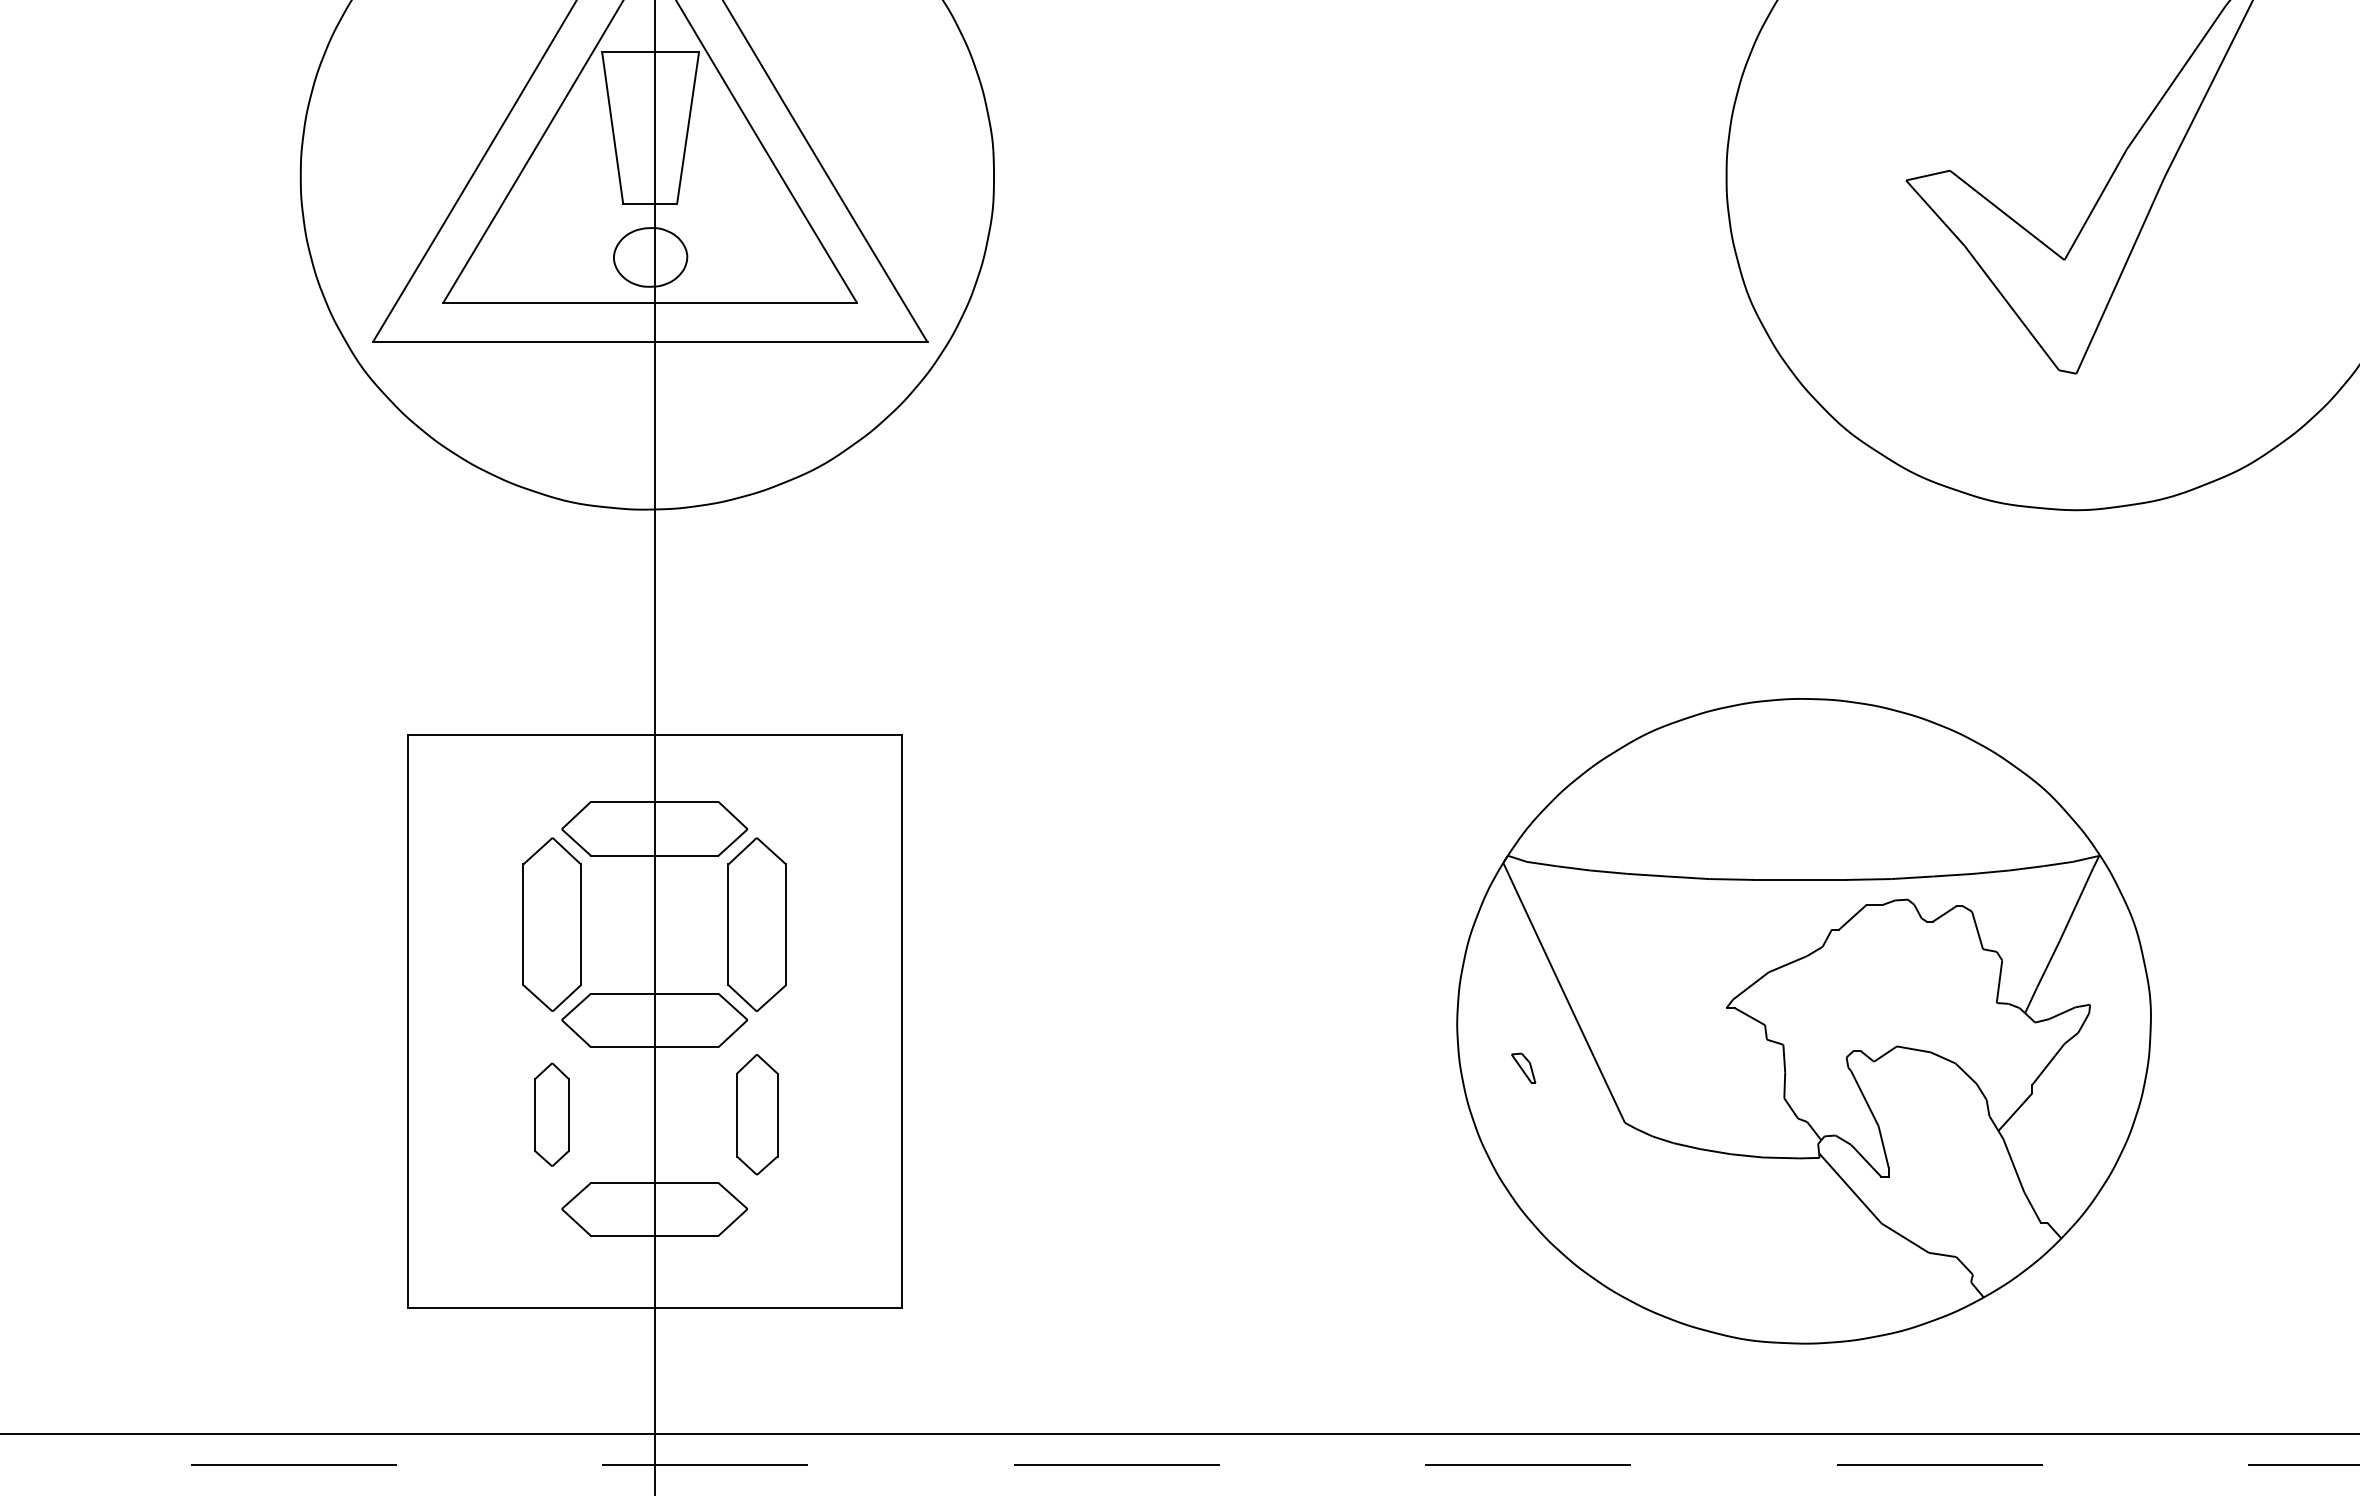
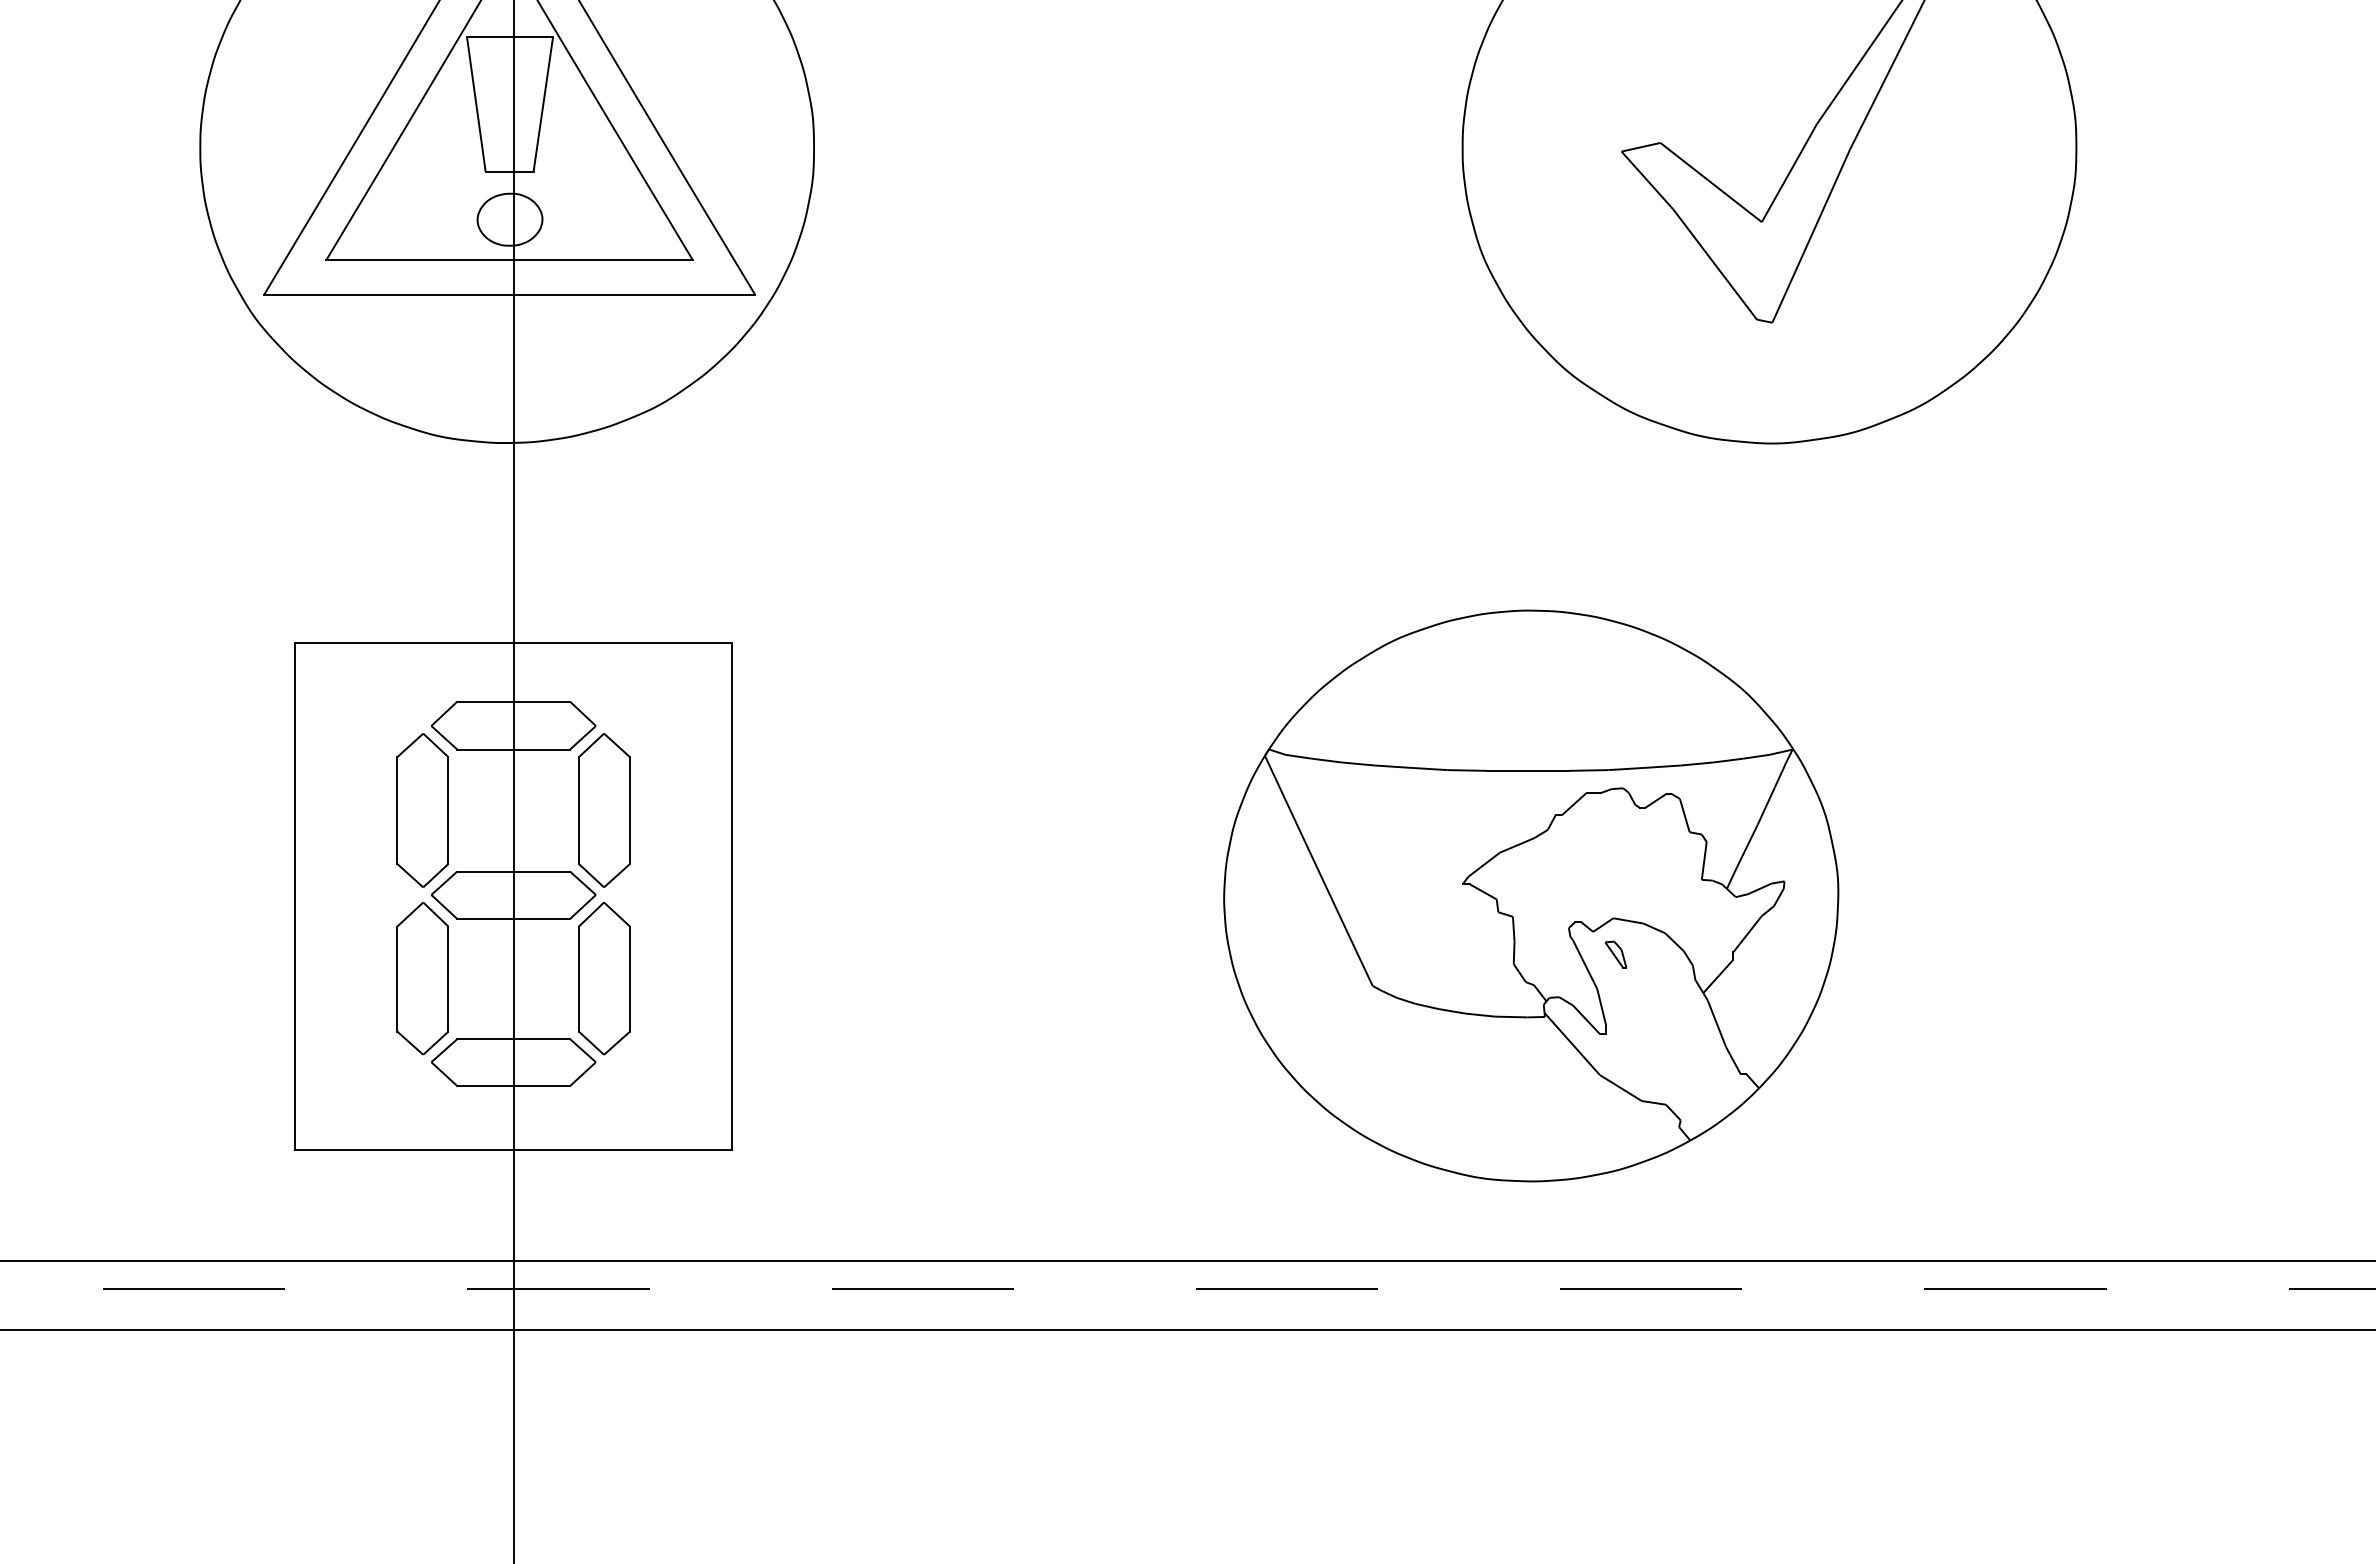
part: (1524, 1068) -> (1616, 954), moved
part: (551, 1114) -> (422, 978), size x1.67
part: (757, 1114) -> (604, 978), size x1.43

